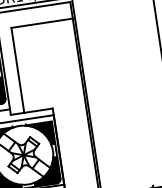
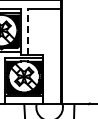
line: (17, 69) -> (27, 31), solid -> dashed

